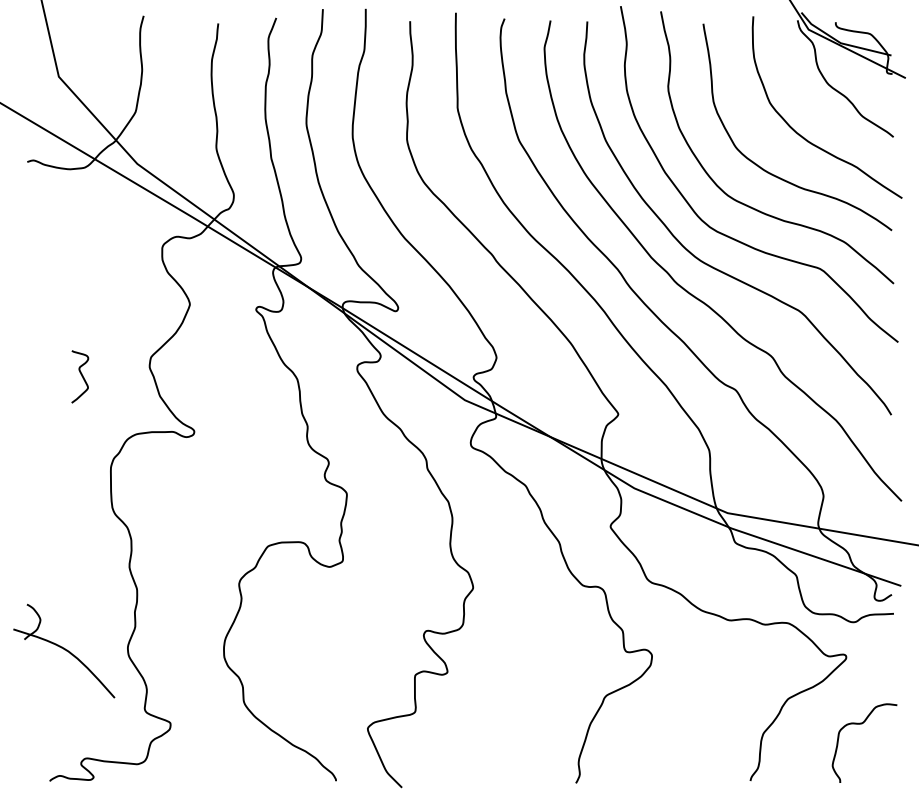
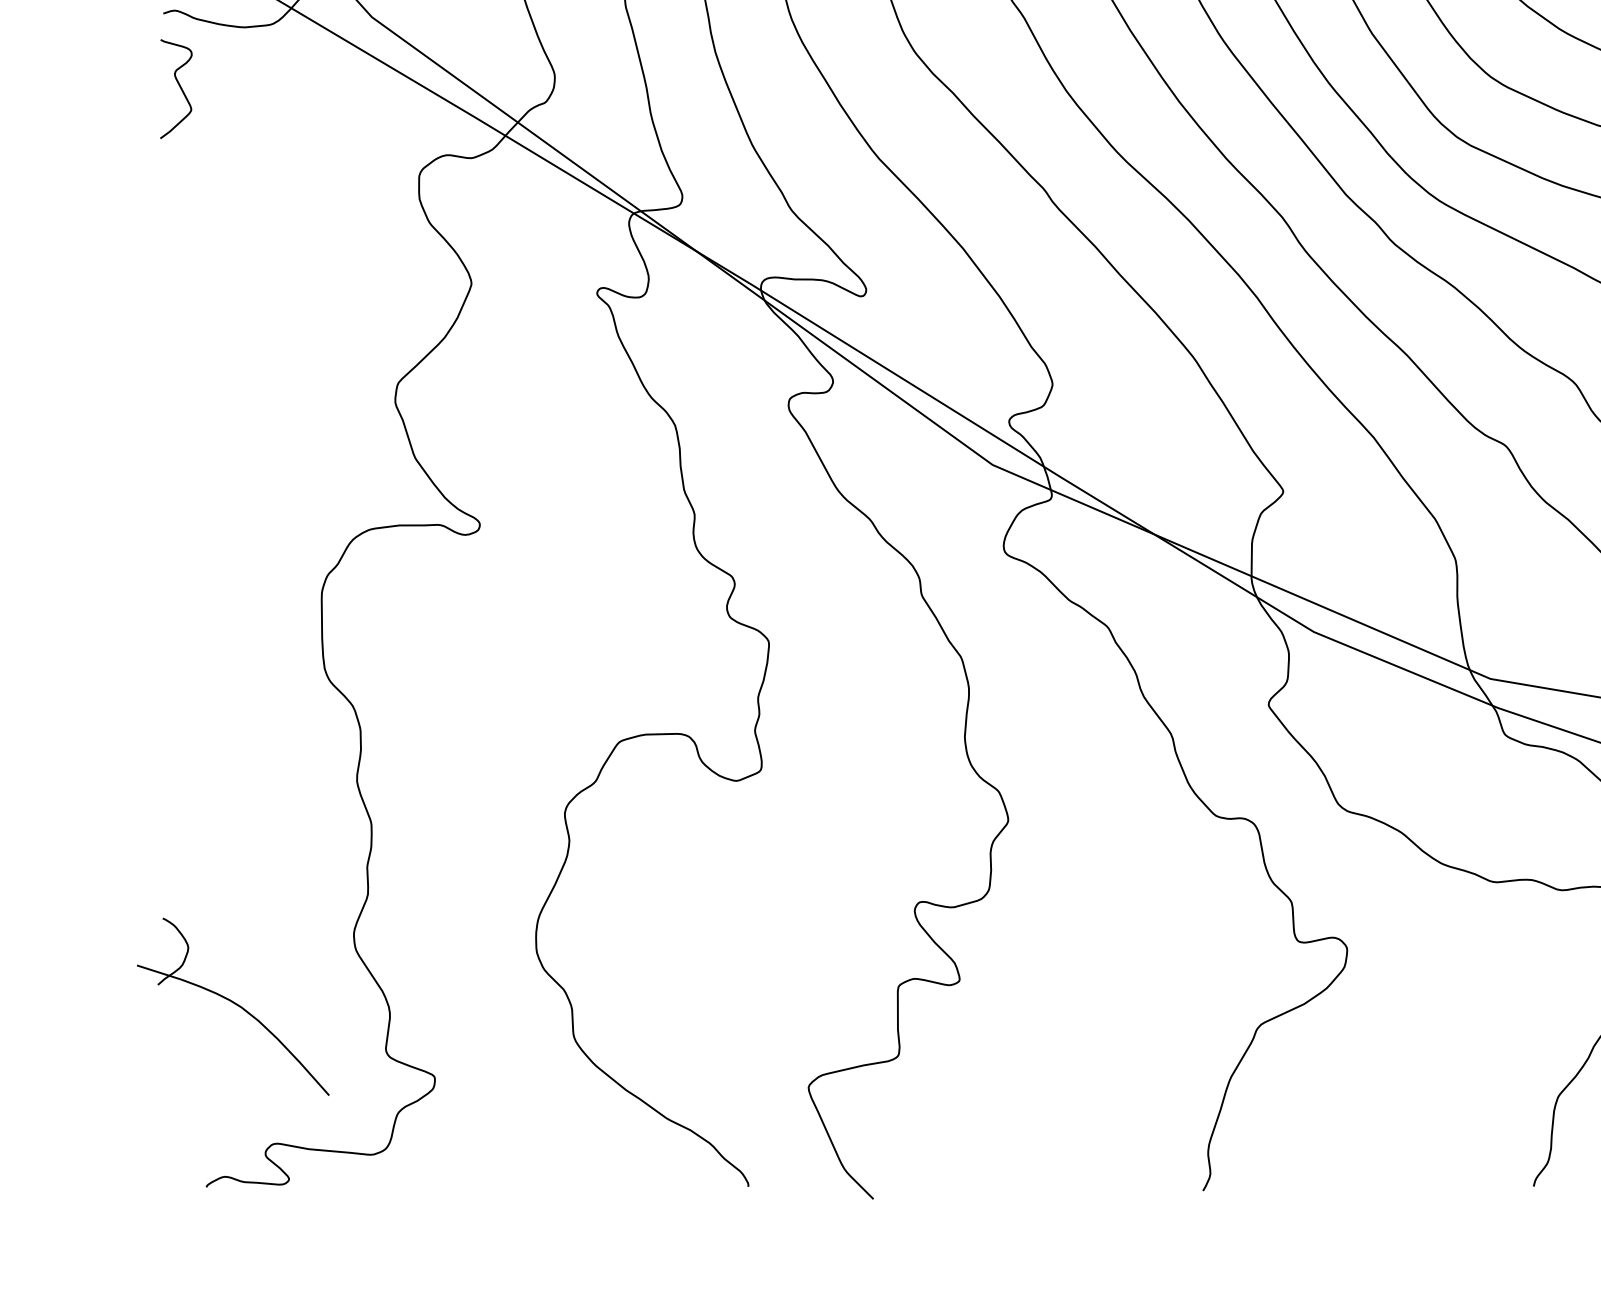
curve: (81, 376) -> (178, 88), moved
part: (64, 650) -> (233, 1005), moved

